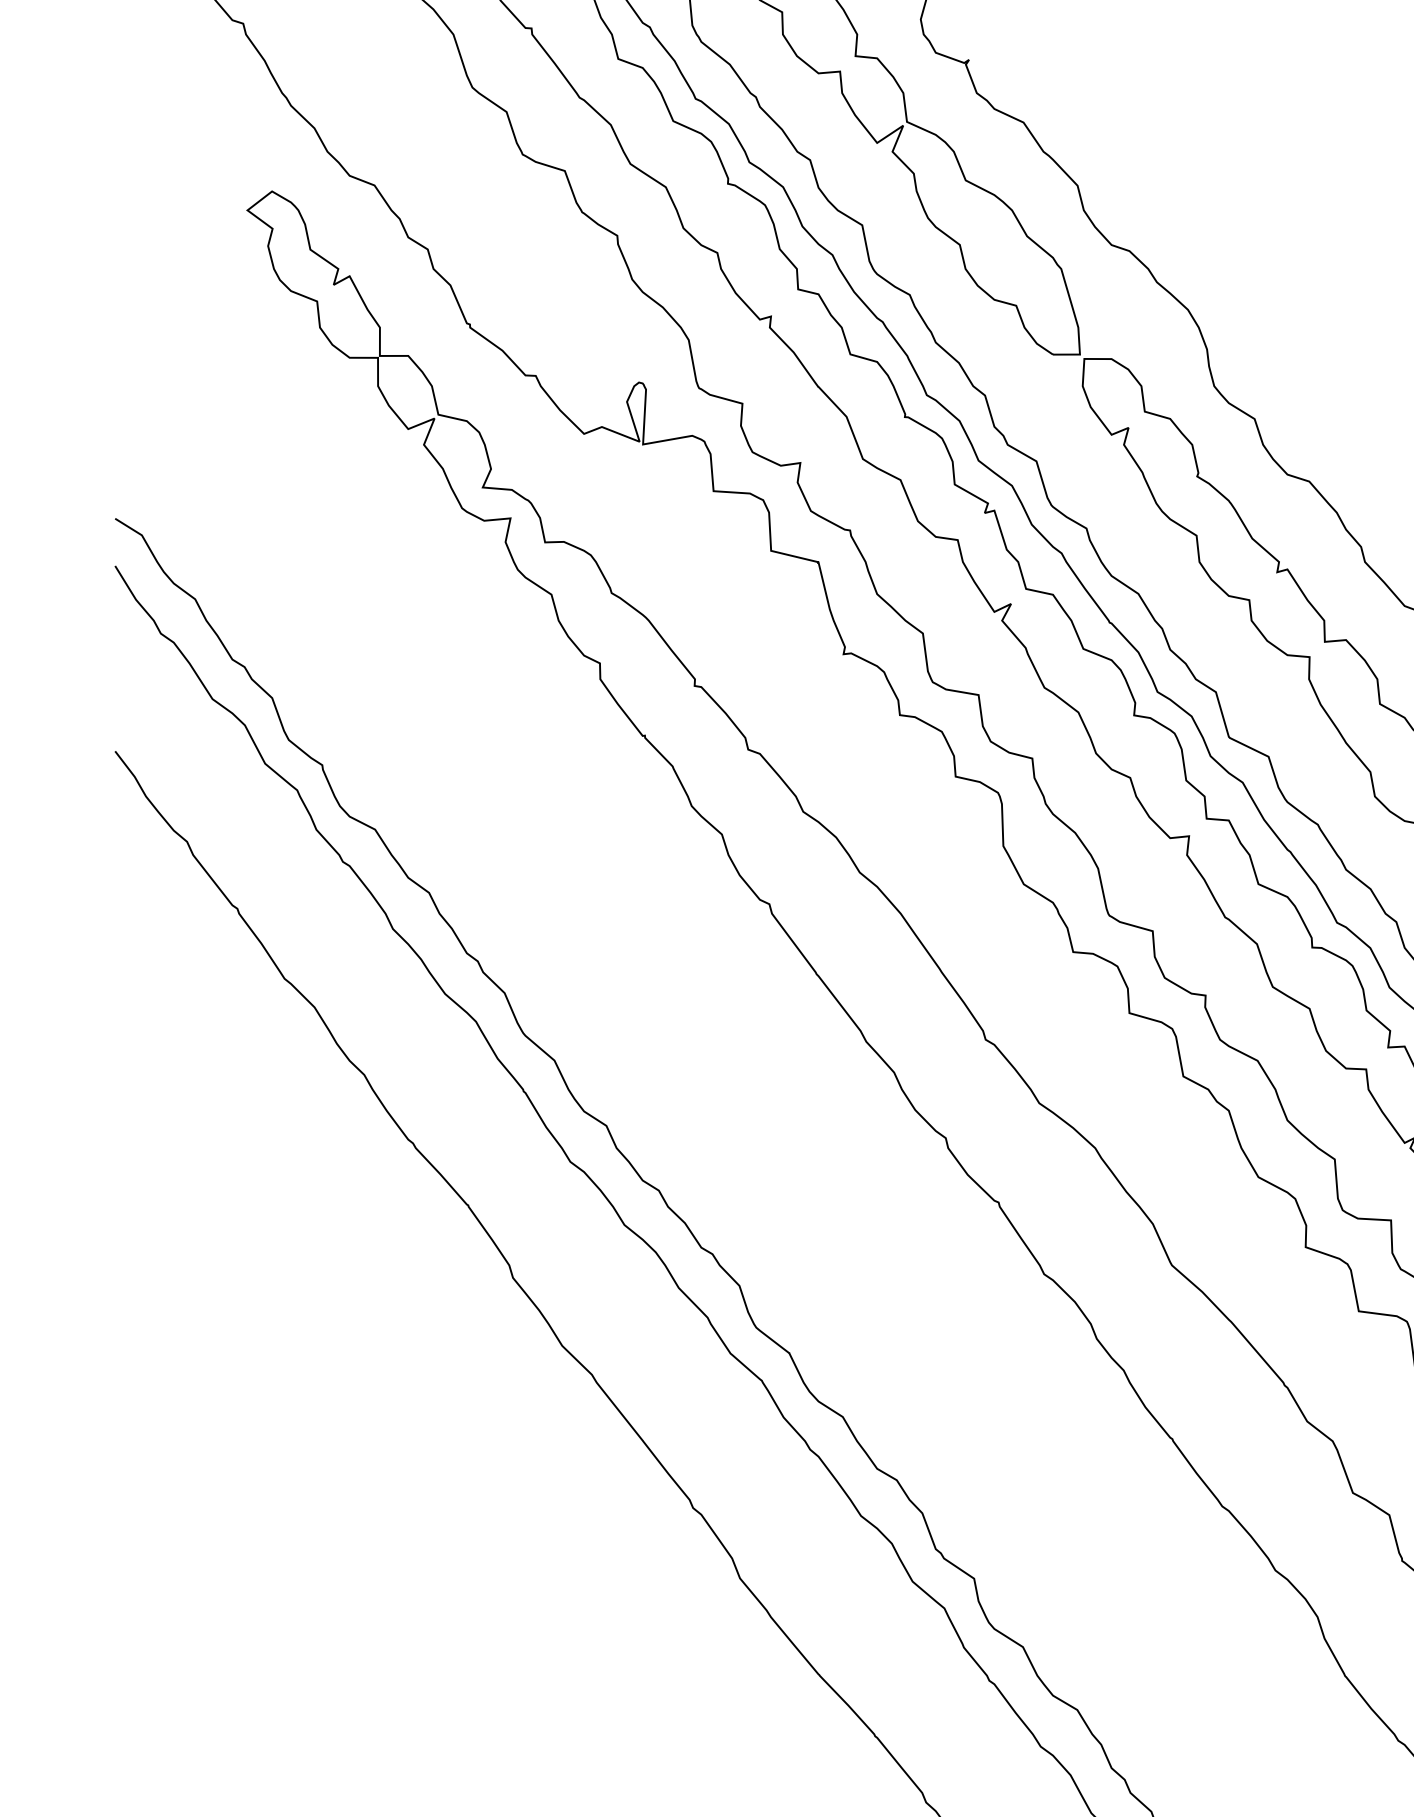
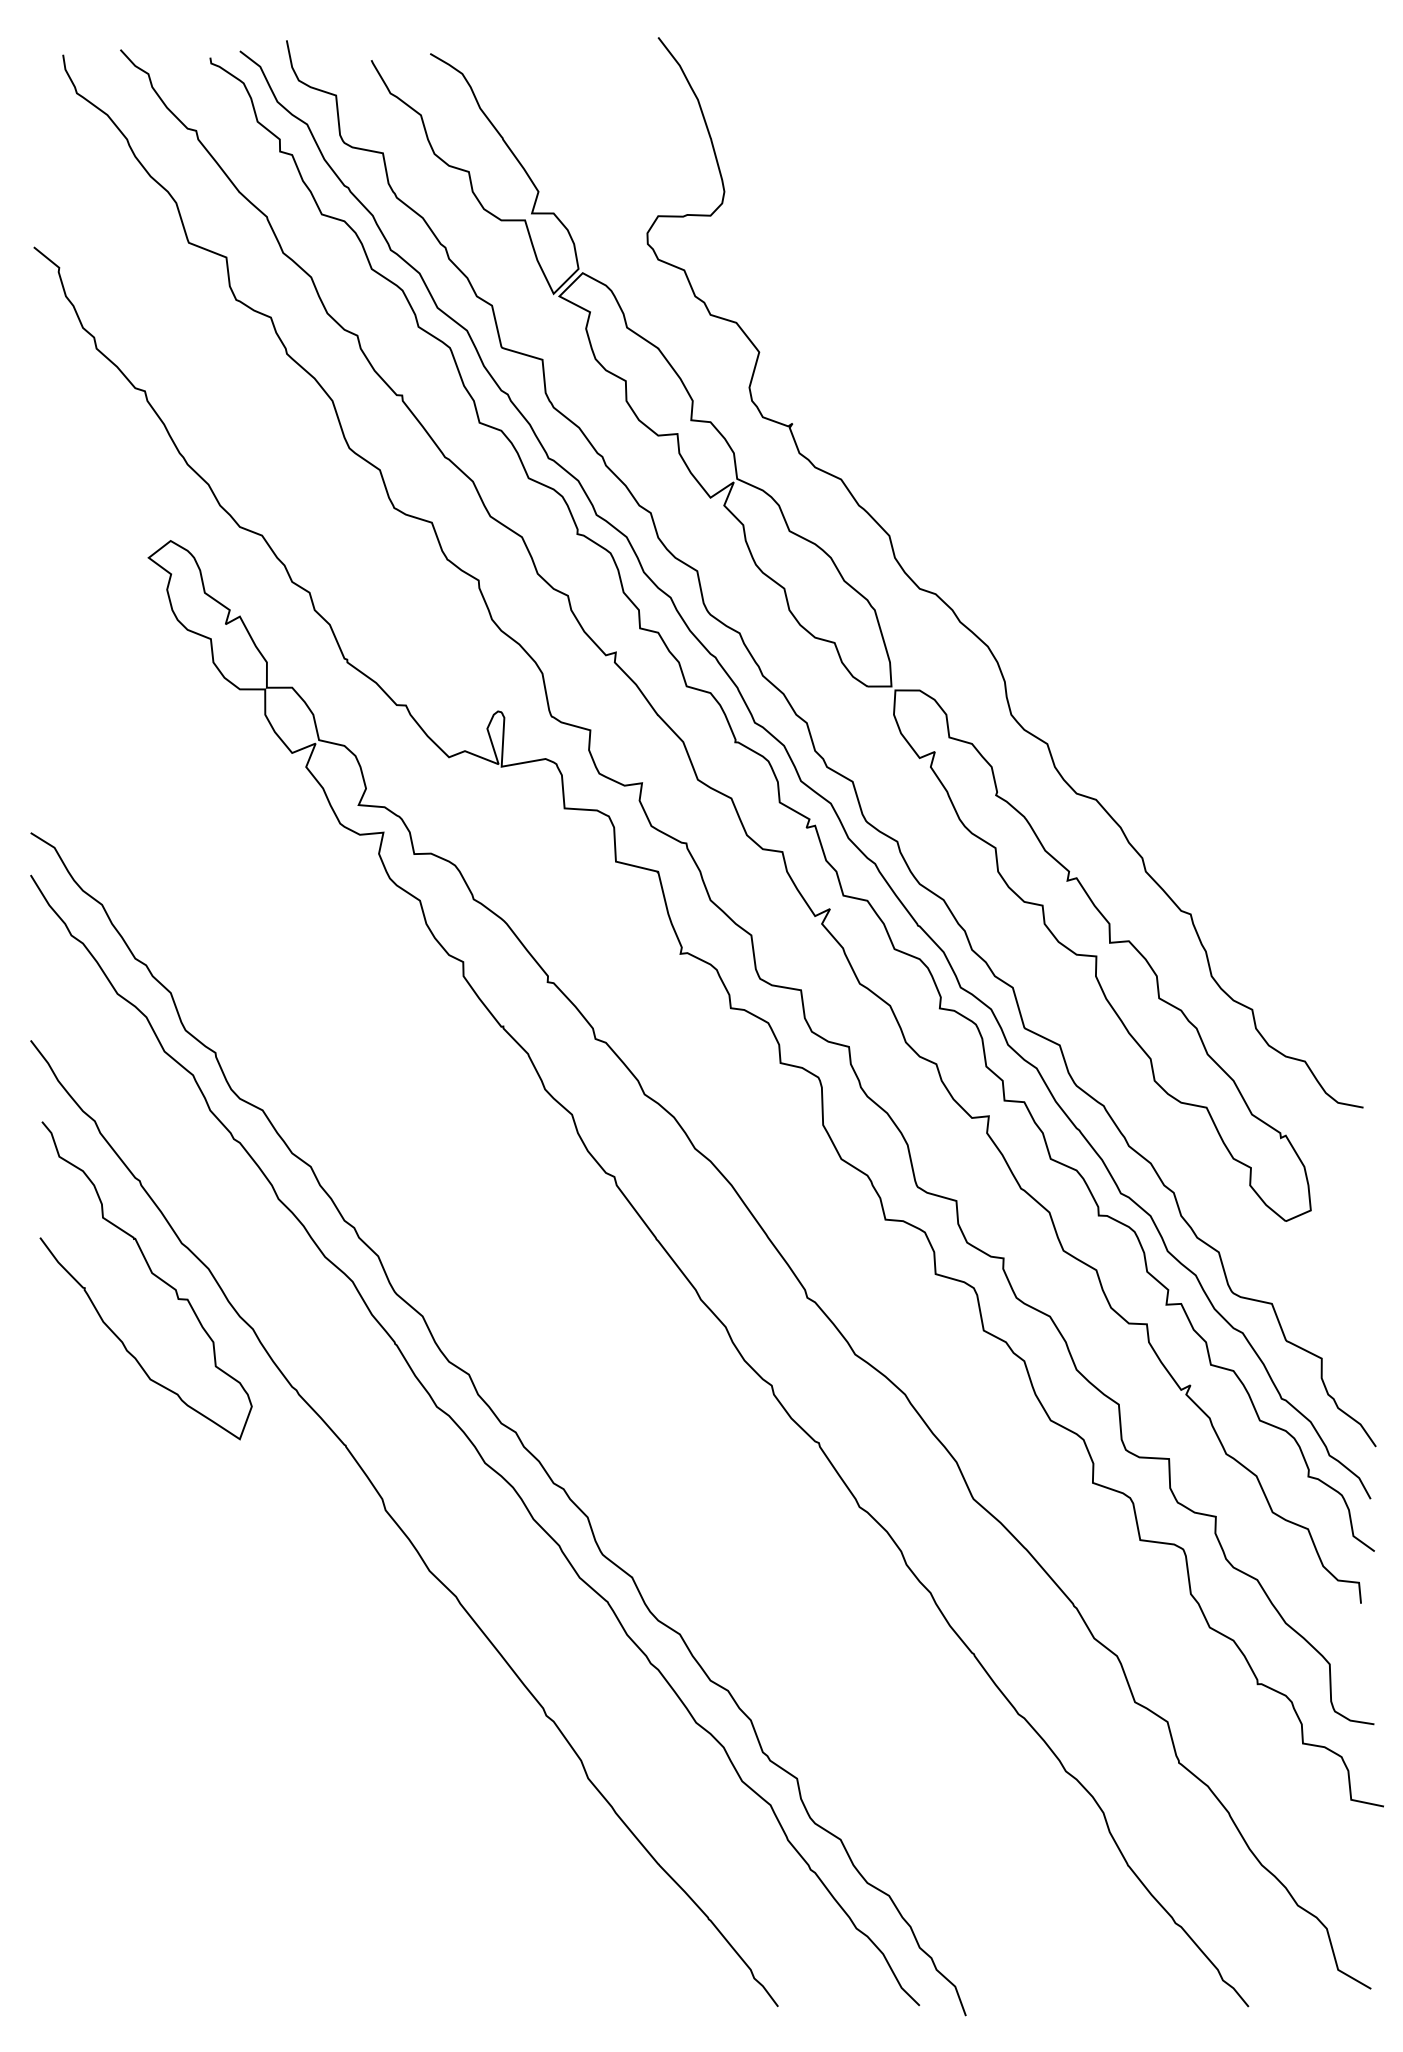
curve: (250, 1012) -> (151, 1273), added

